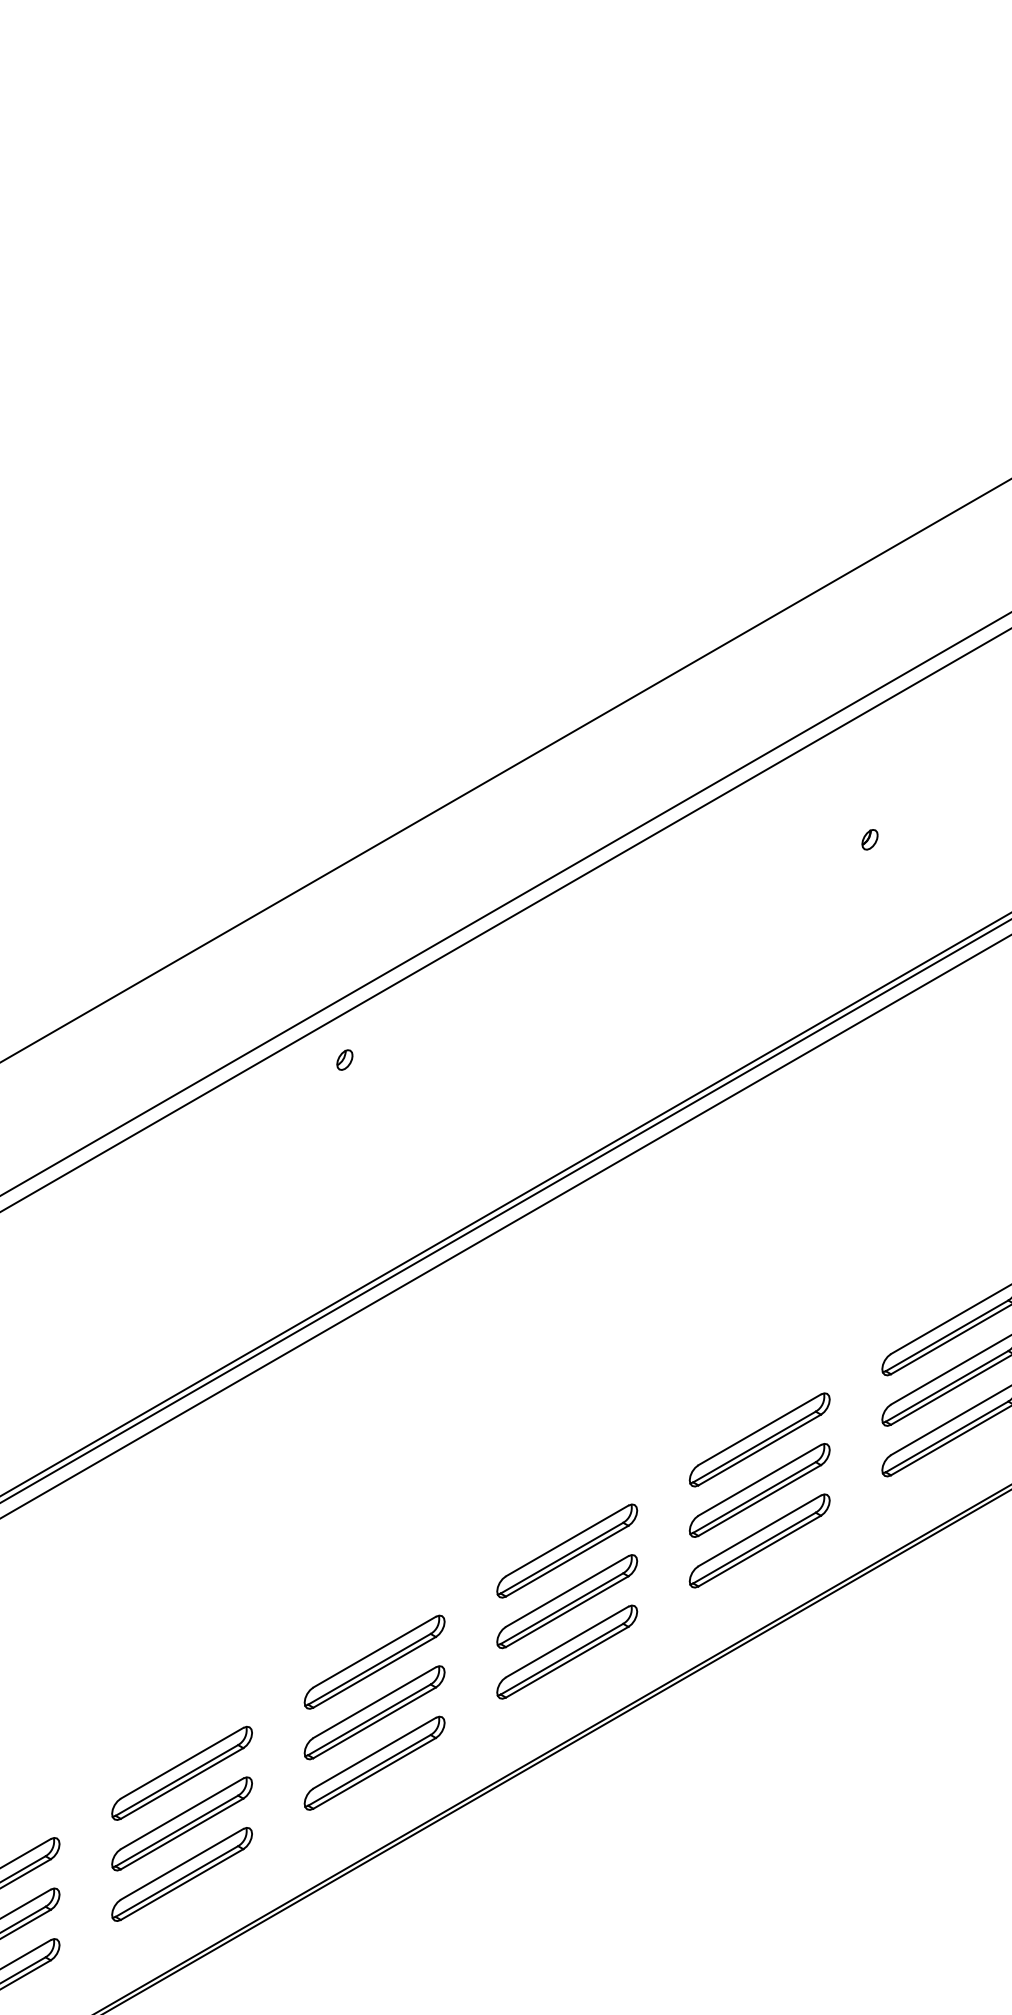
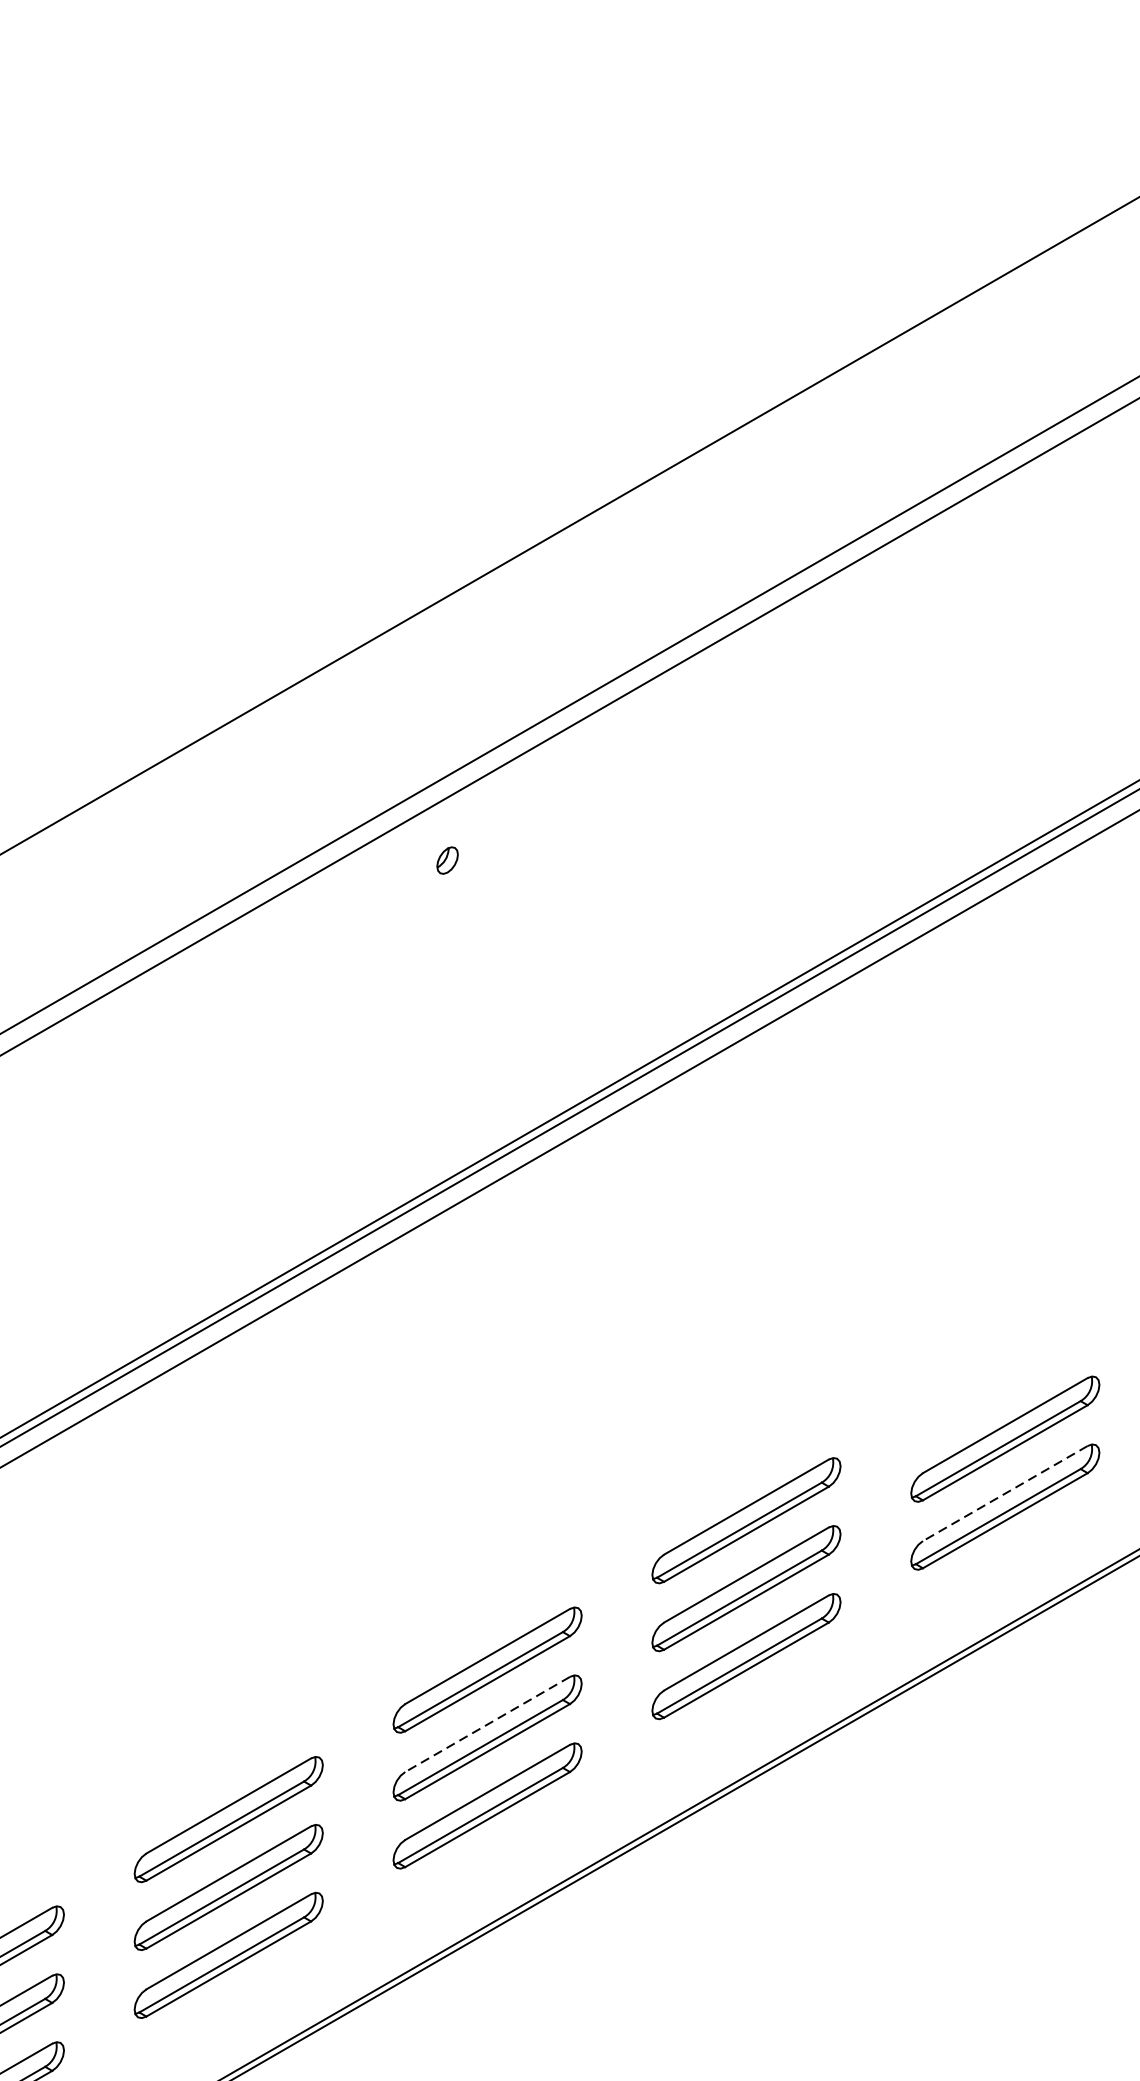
part: (759, 1439) -> (1004, 1370), removed
line: (759, 1530) -> (1004, 1493), solid -> dashed
line: (374, 1702) -> (487, 1724), solid -> dashed

